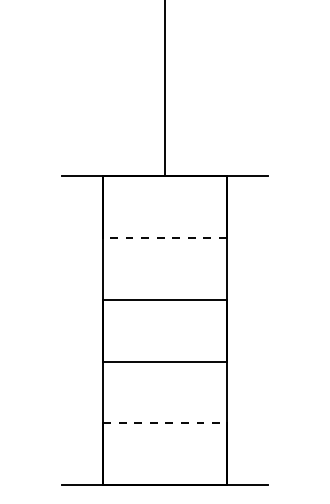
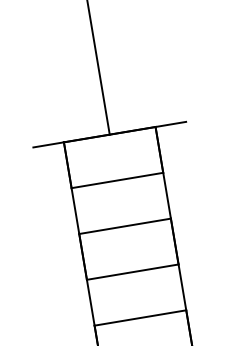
line: (165, 238) -> (117, 180), dashed -> solid
line: (165, 423) -> (140, 318), dashed -> solid

